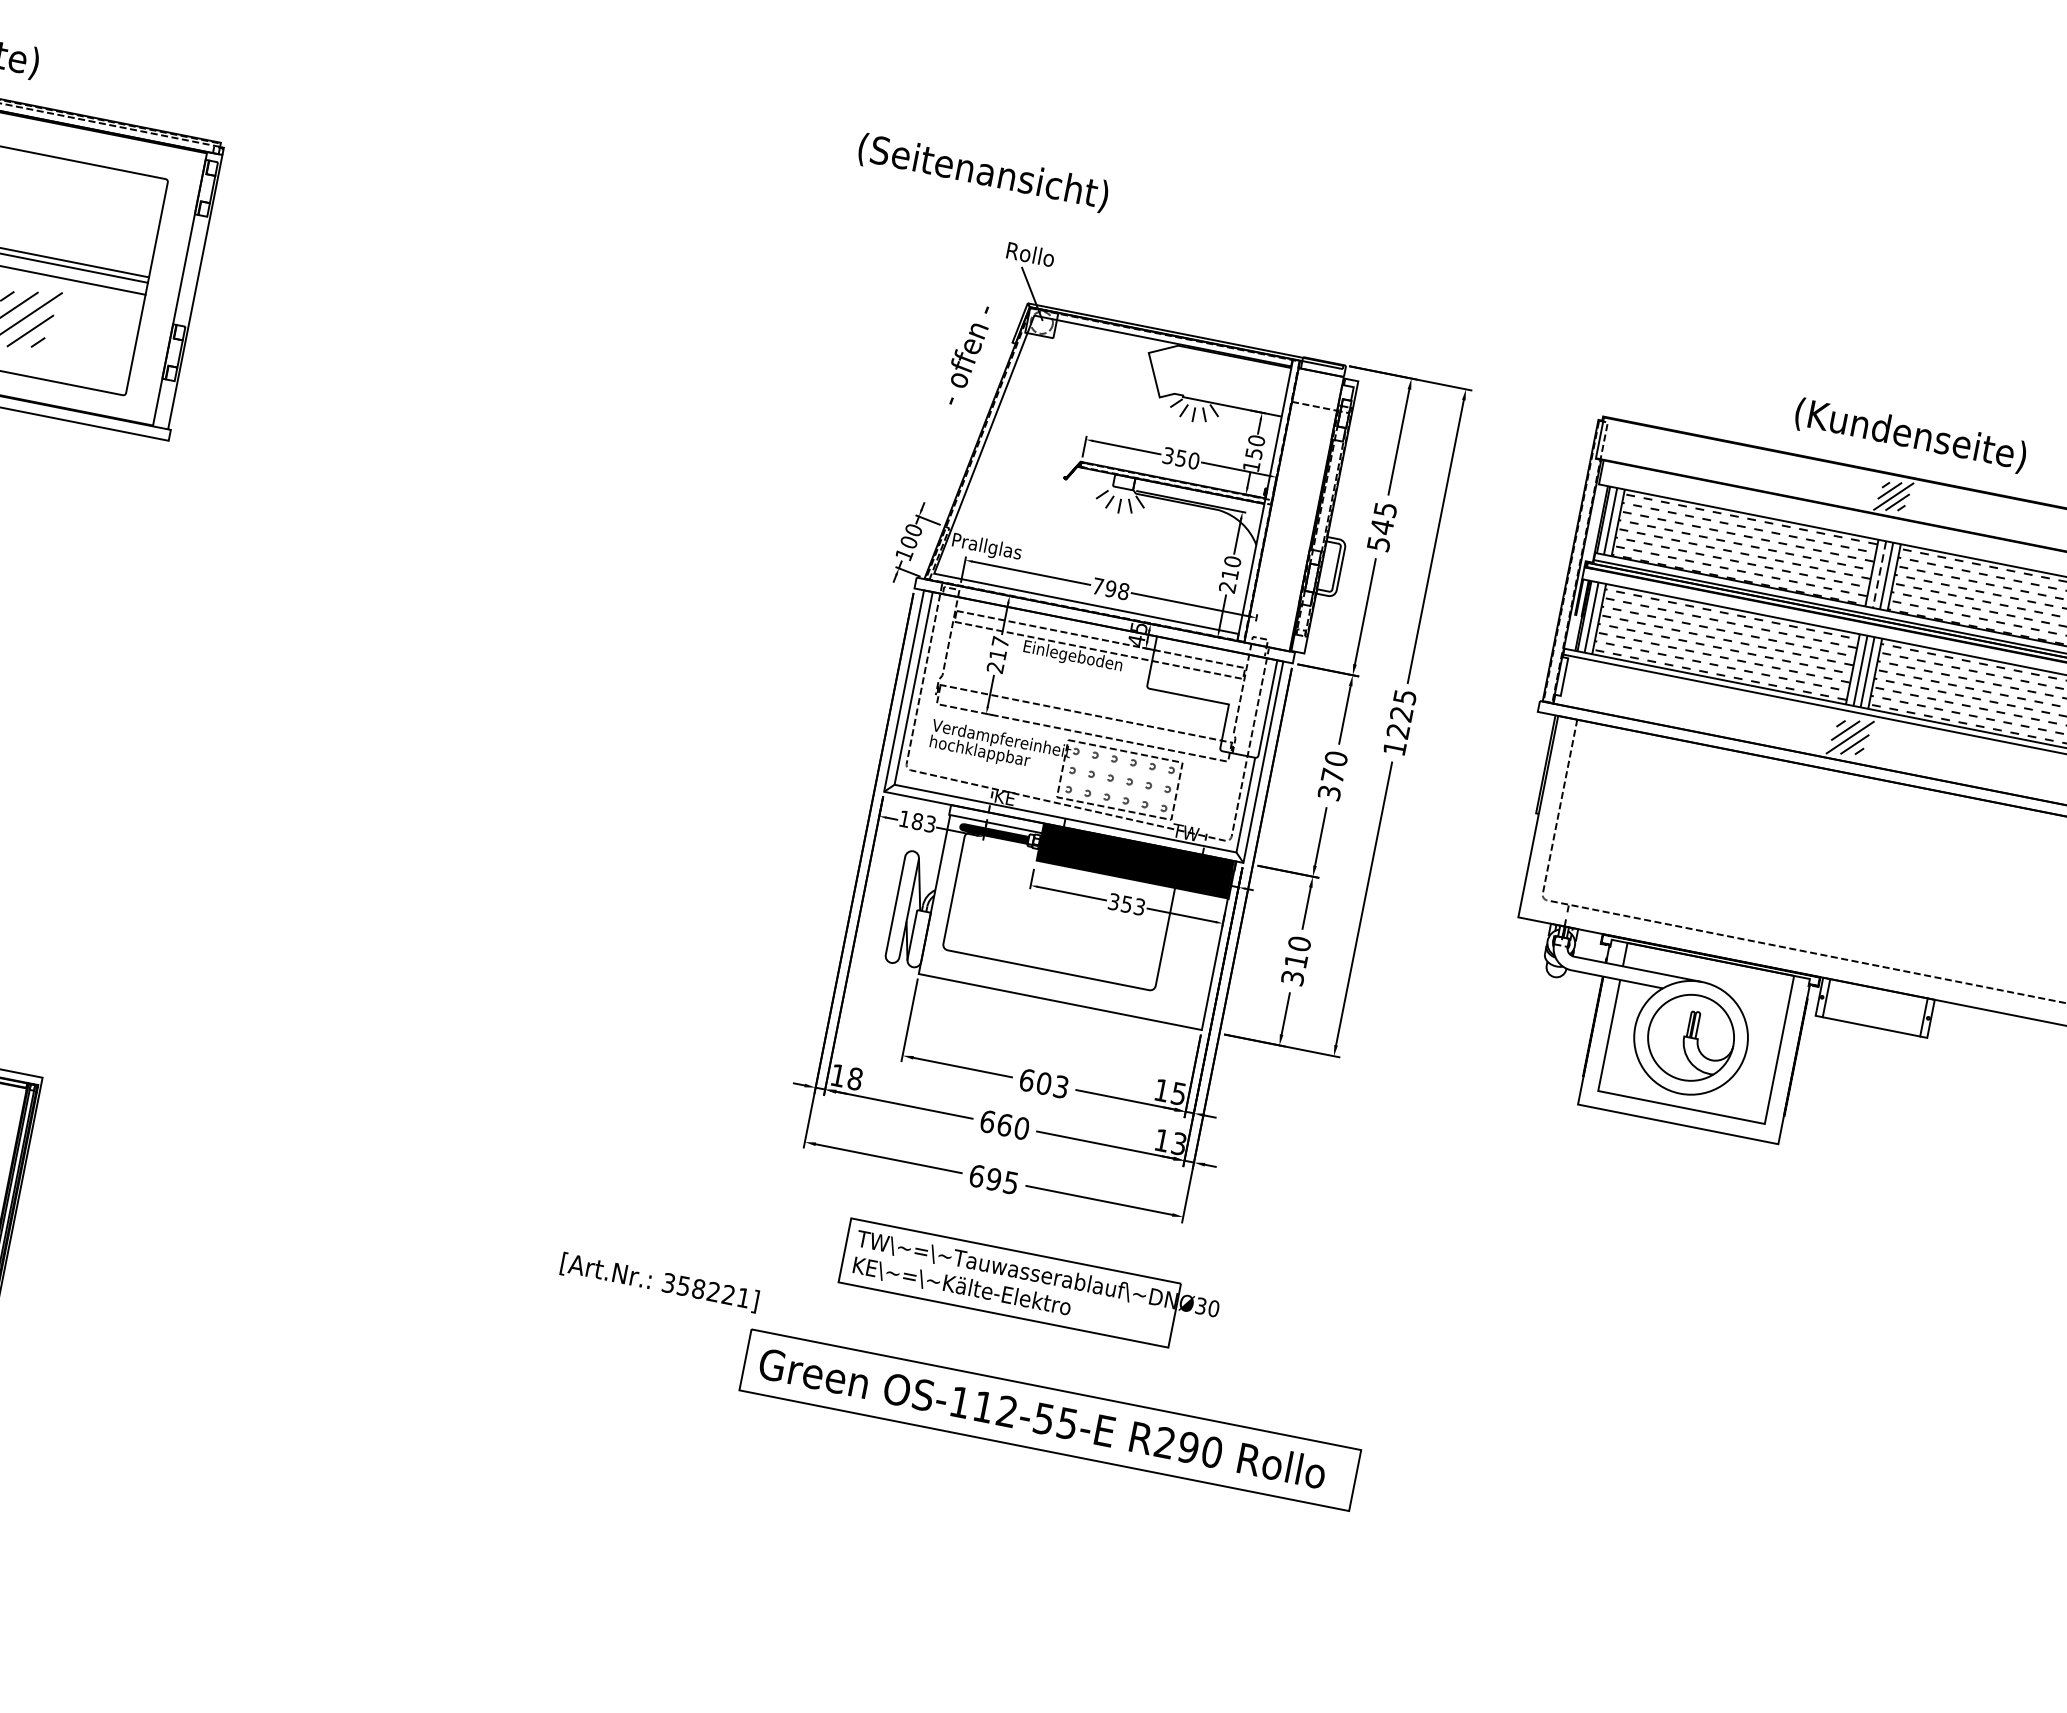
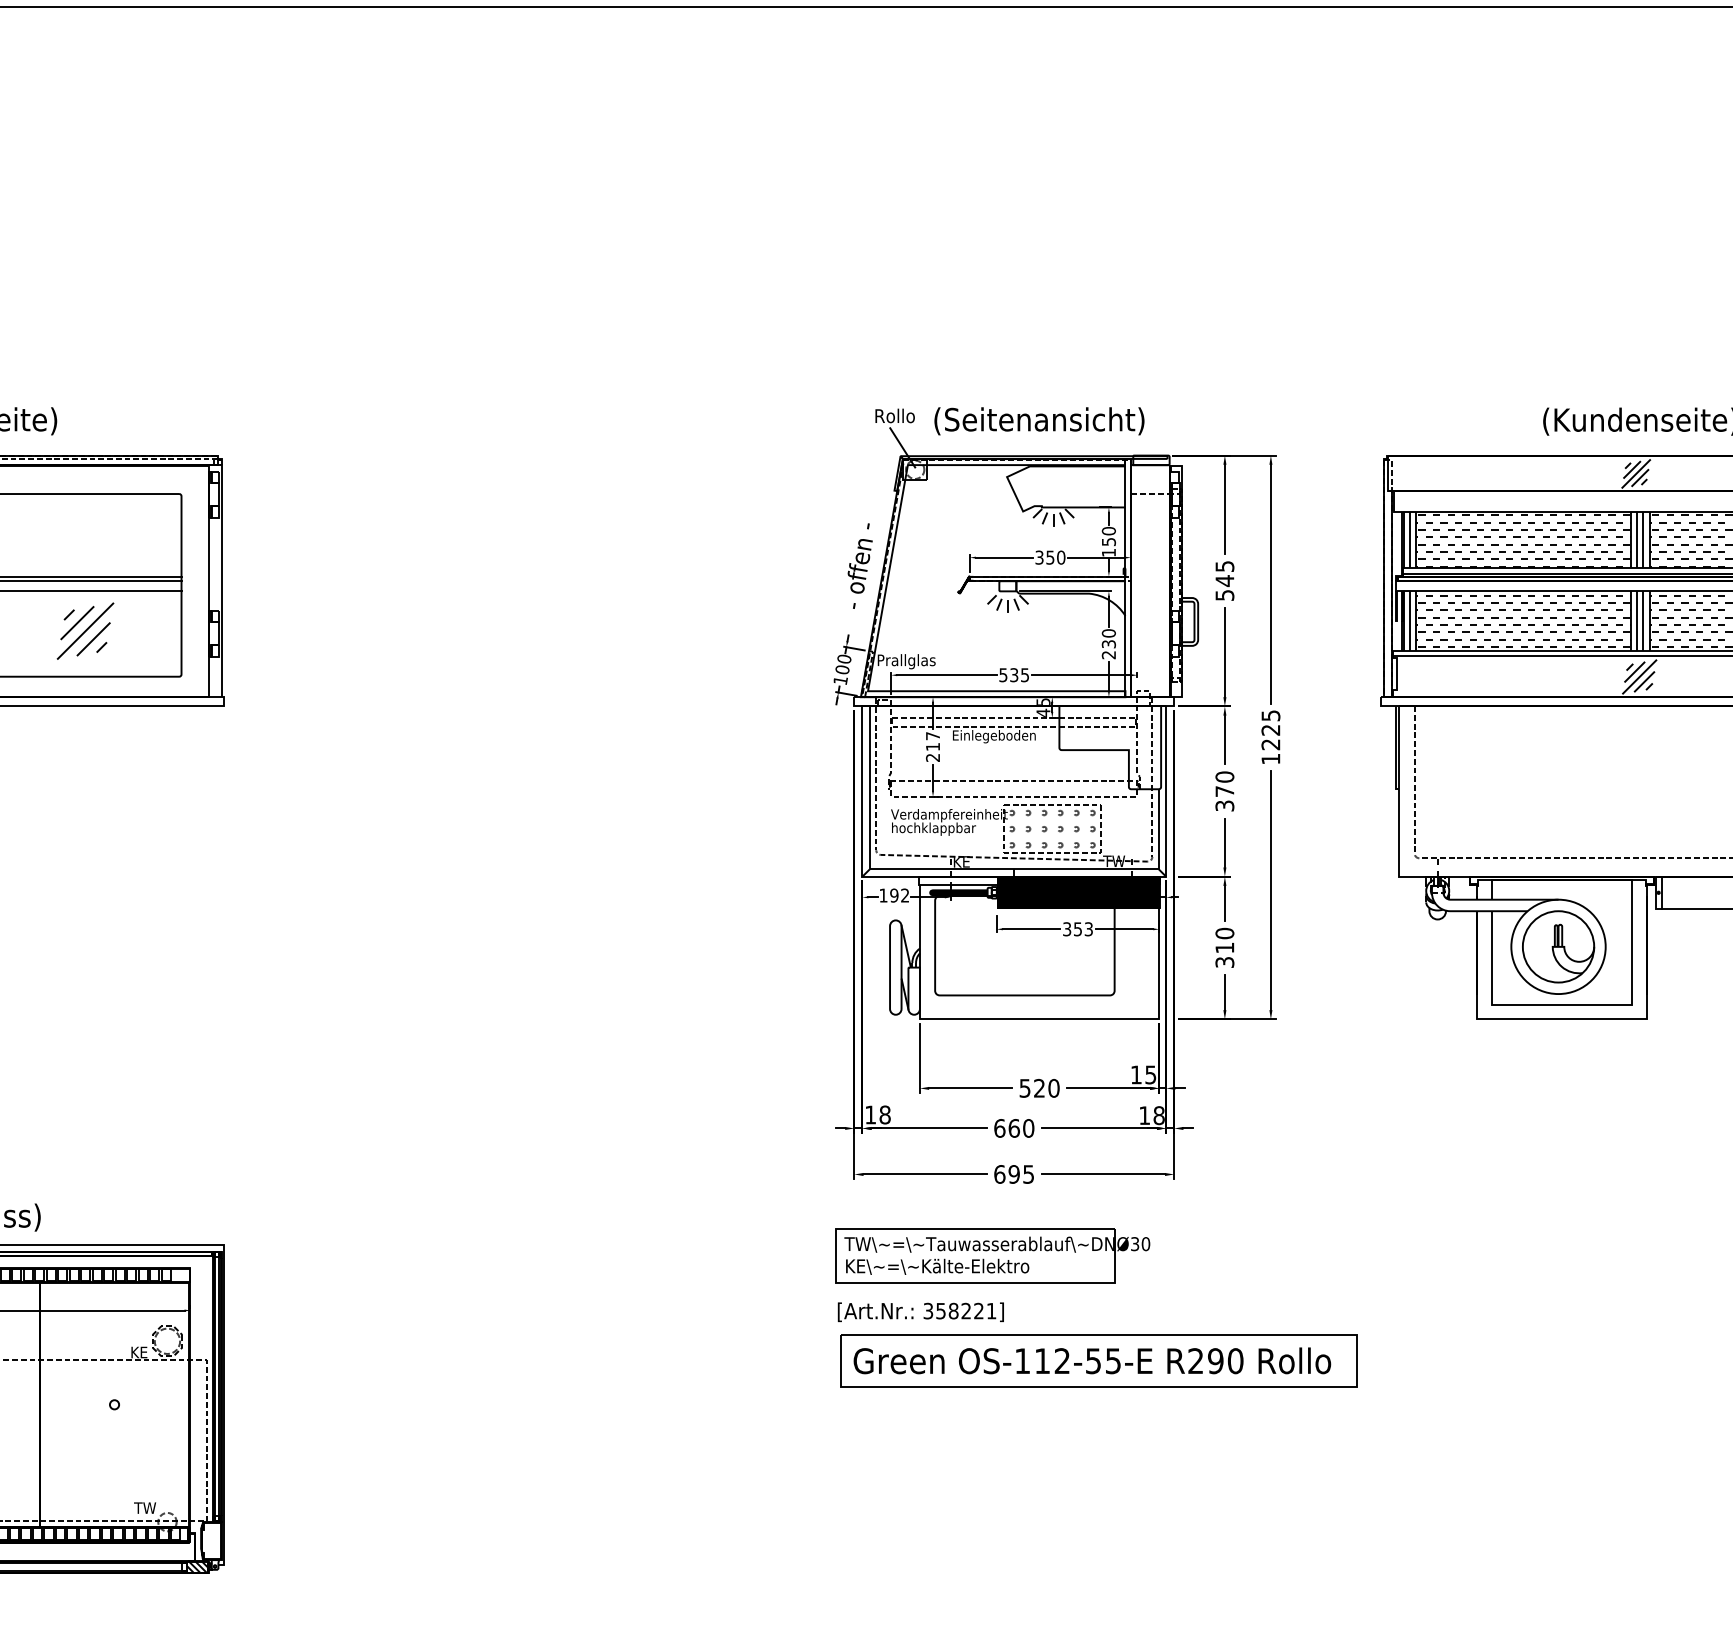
text: (983, 173) -> (1039, 421), moved
text: (967, 354) -> (859, 565), moved
text: (1229, 574) -> (1108, 644), 210 -> 230
line: (1879, 575) -> (1637, 540), dashed -> solid
text: (1111, 589) -> (1014, 675), 798 -> 535
text: (923, 822) -> (899, 895), 183 -> 192
text: (1044, 1082) -> (1039, 1087), 603 -> 520
text: (1178, 1143) -> (1158, 1115), 13 -> 18
text: (659, 1282) -> (920, 1312), moved
part: (1029, 1286) -> (992, 1255), moved

